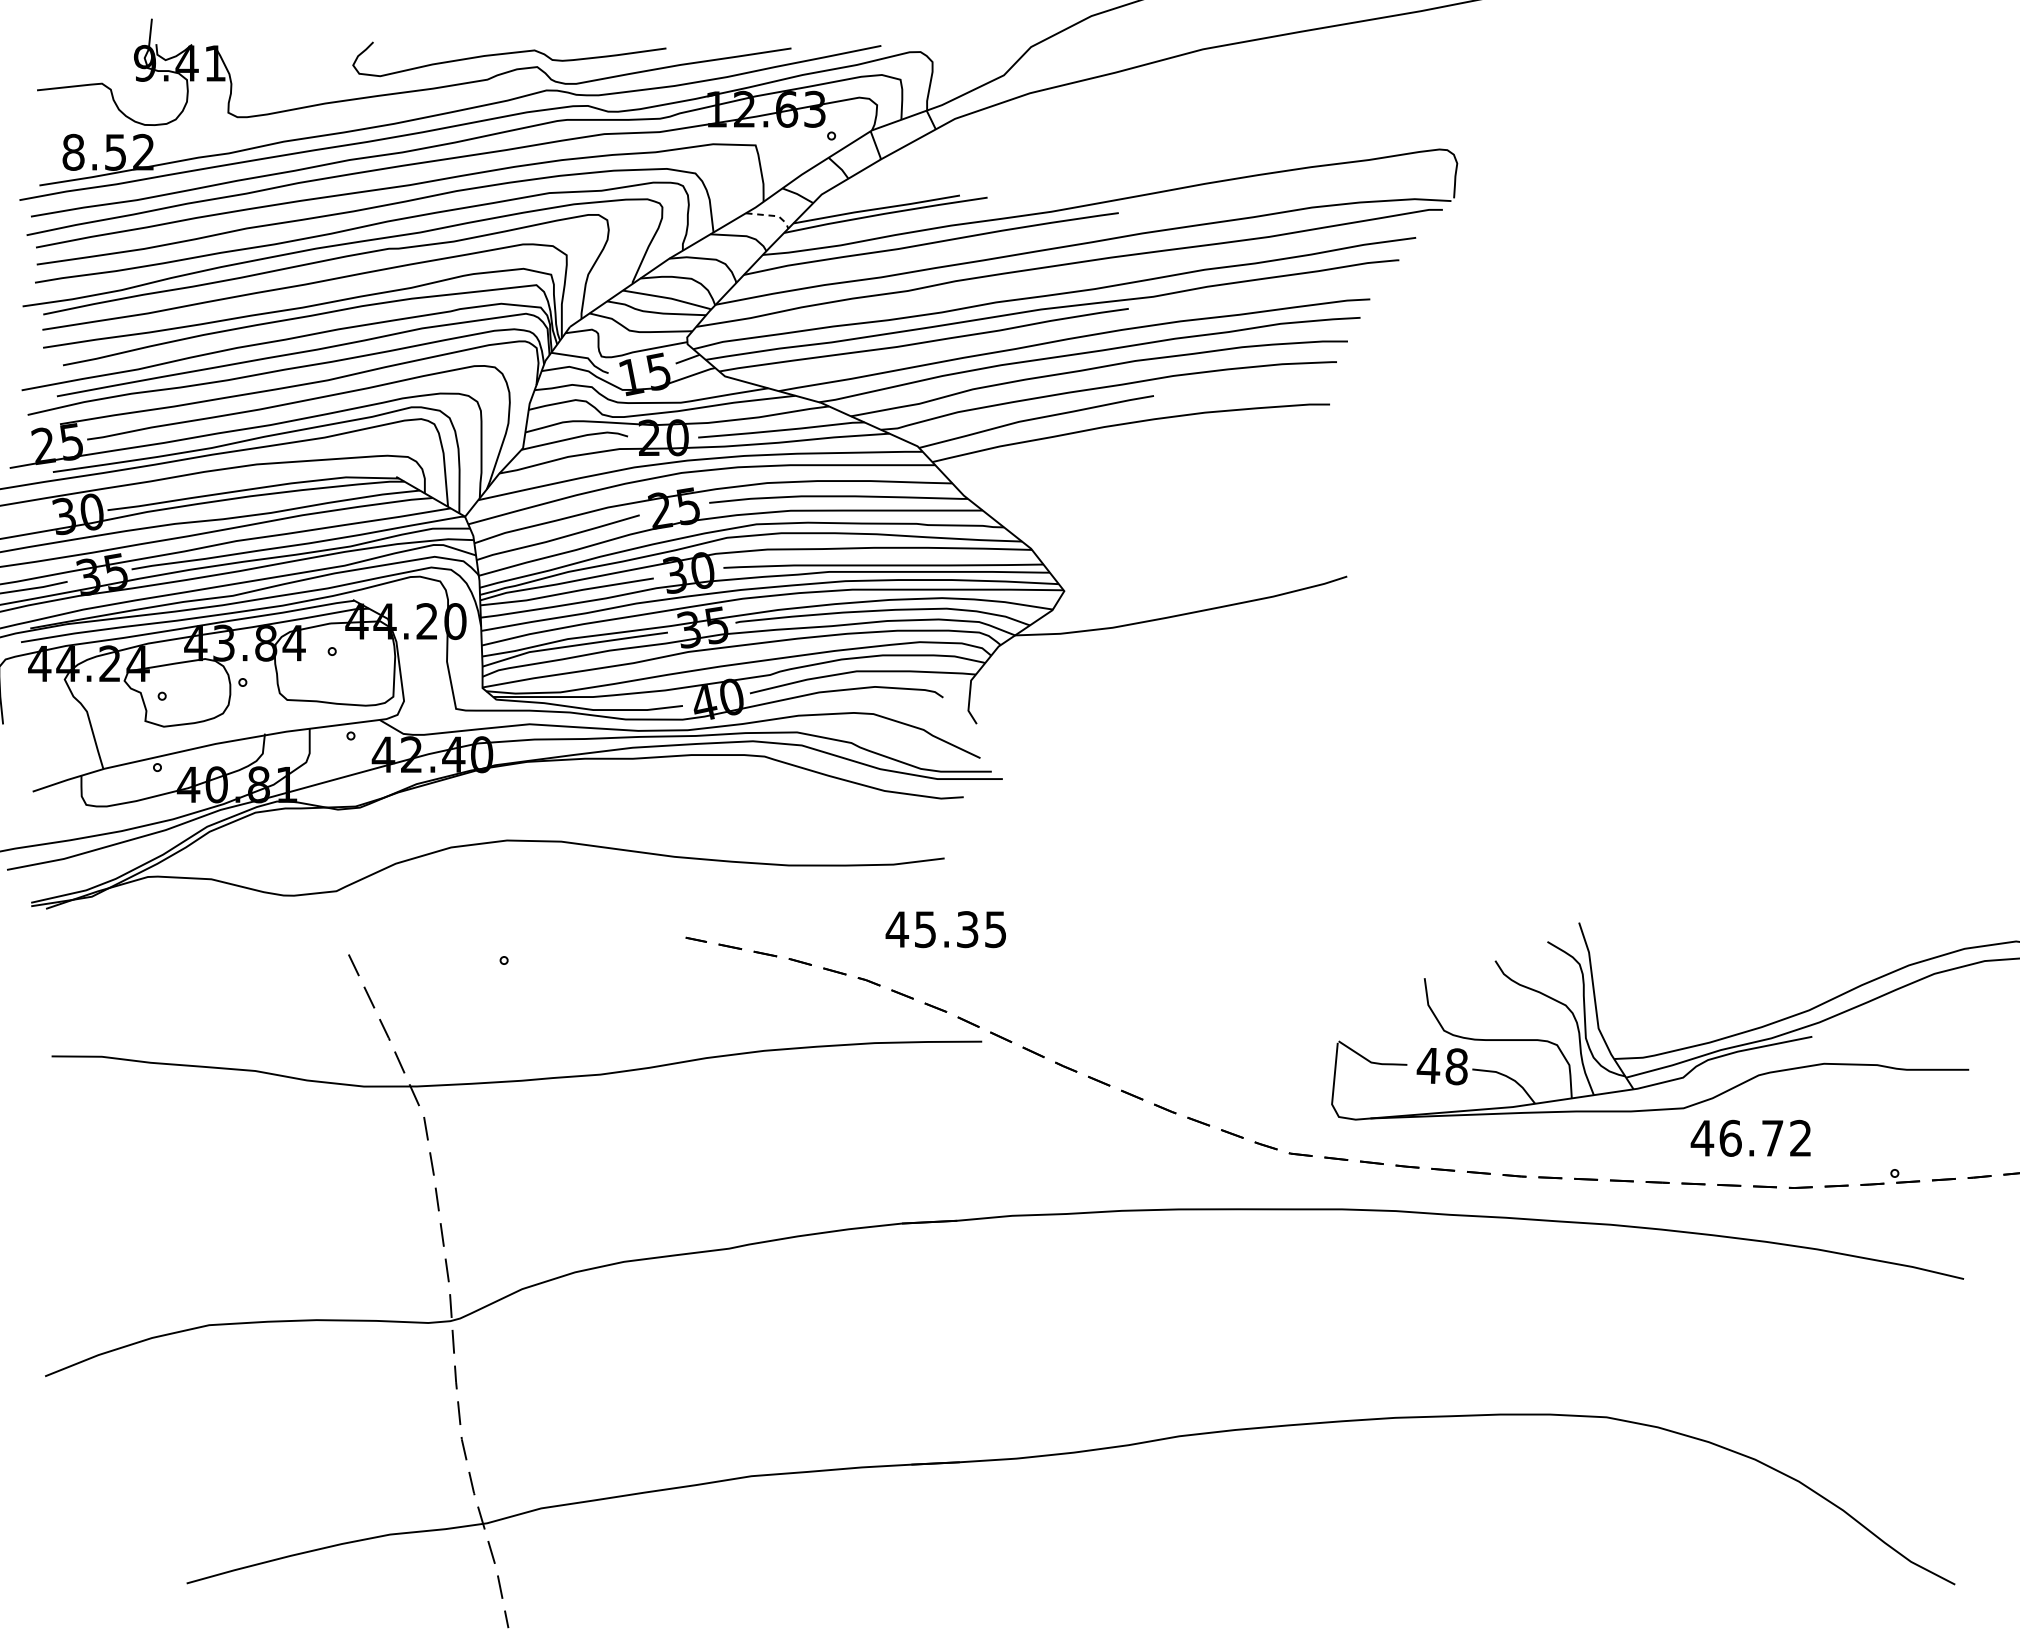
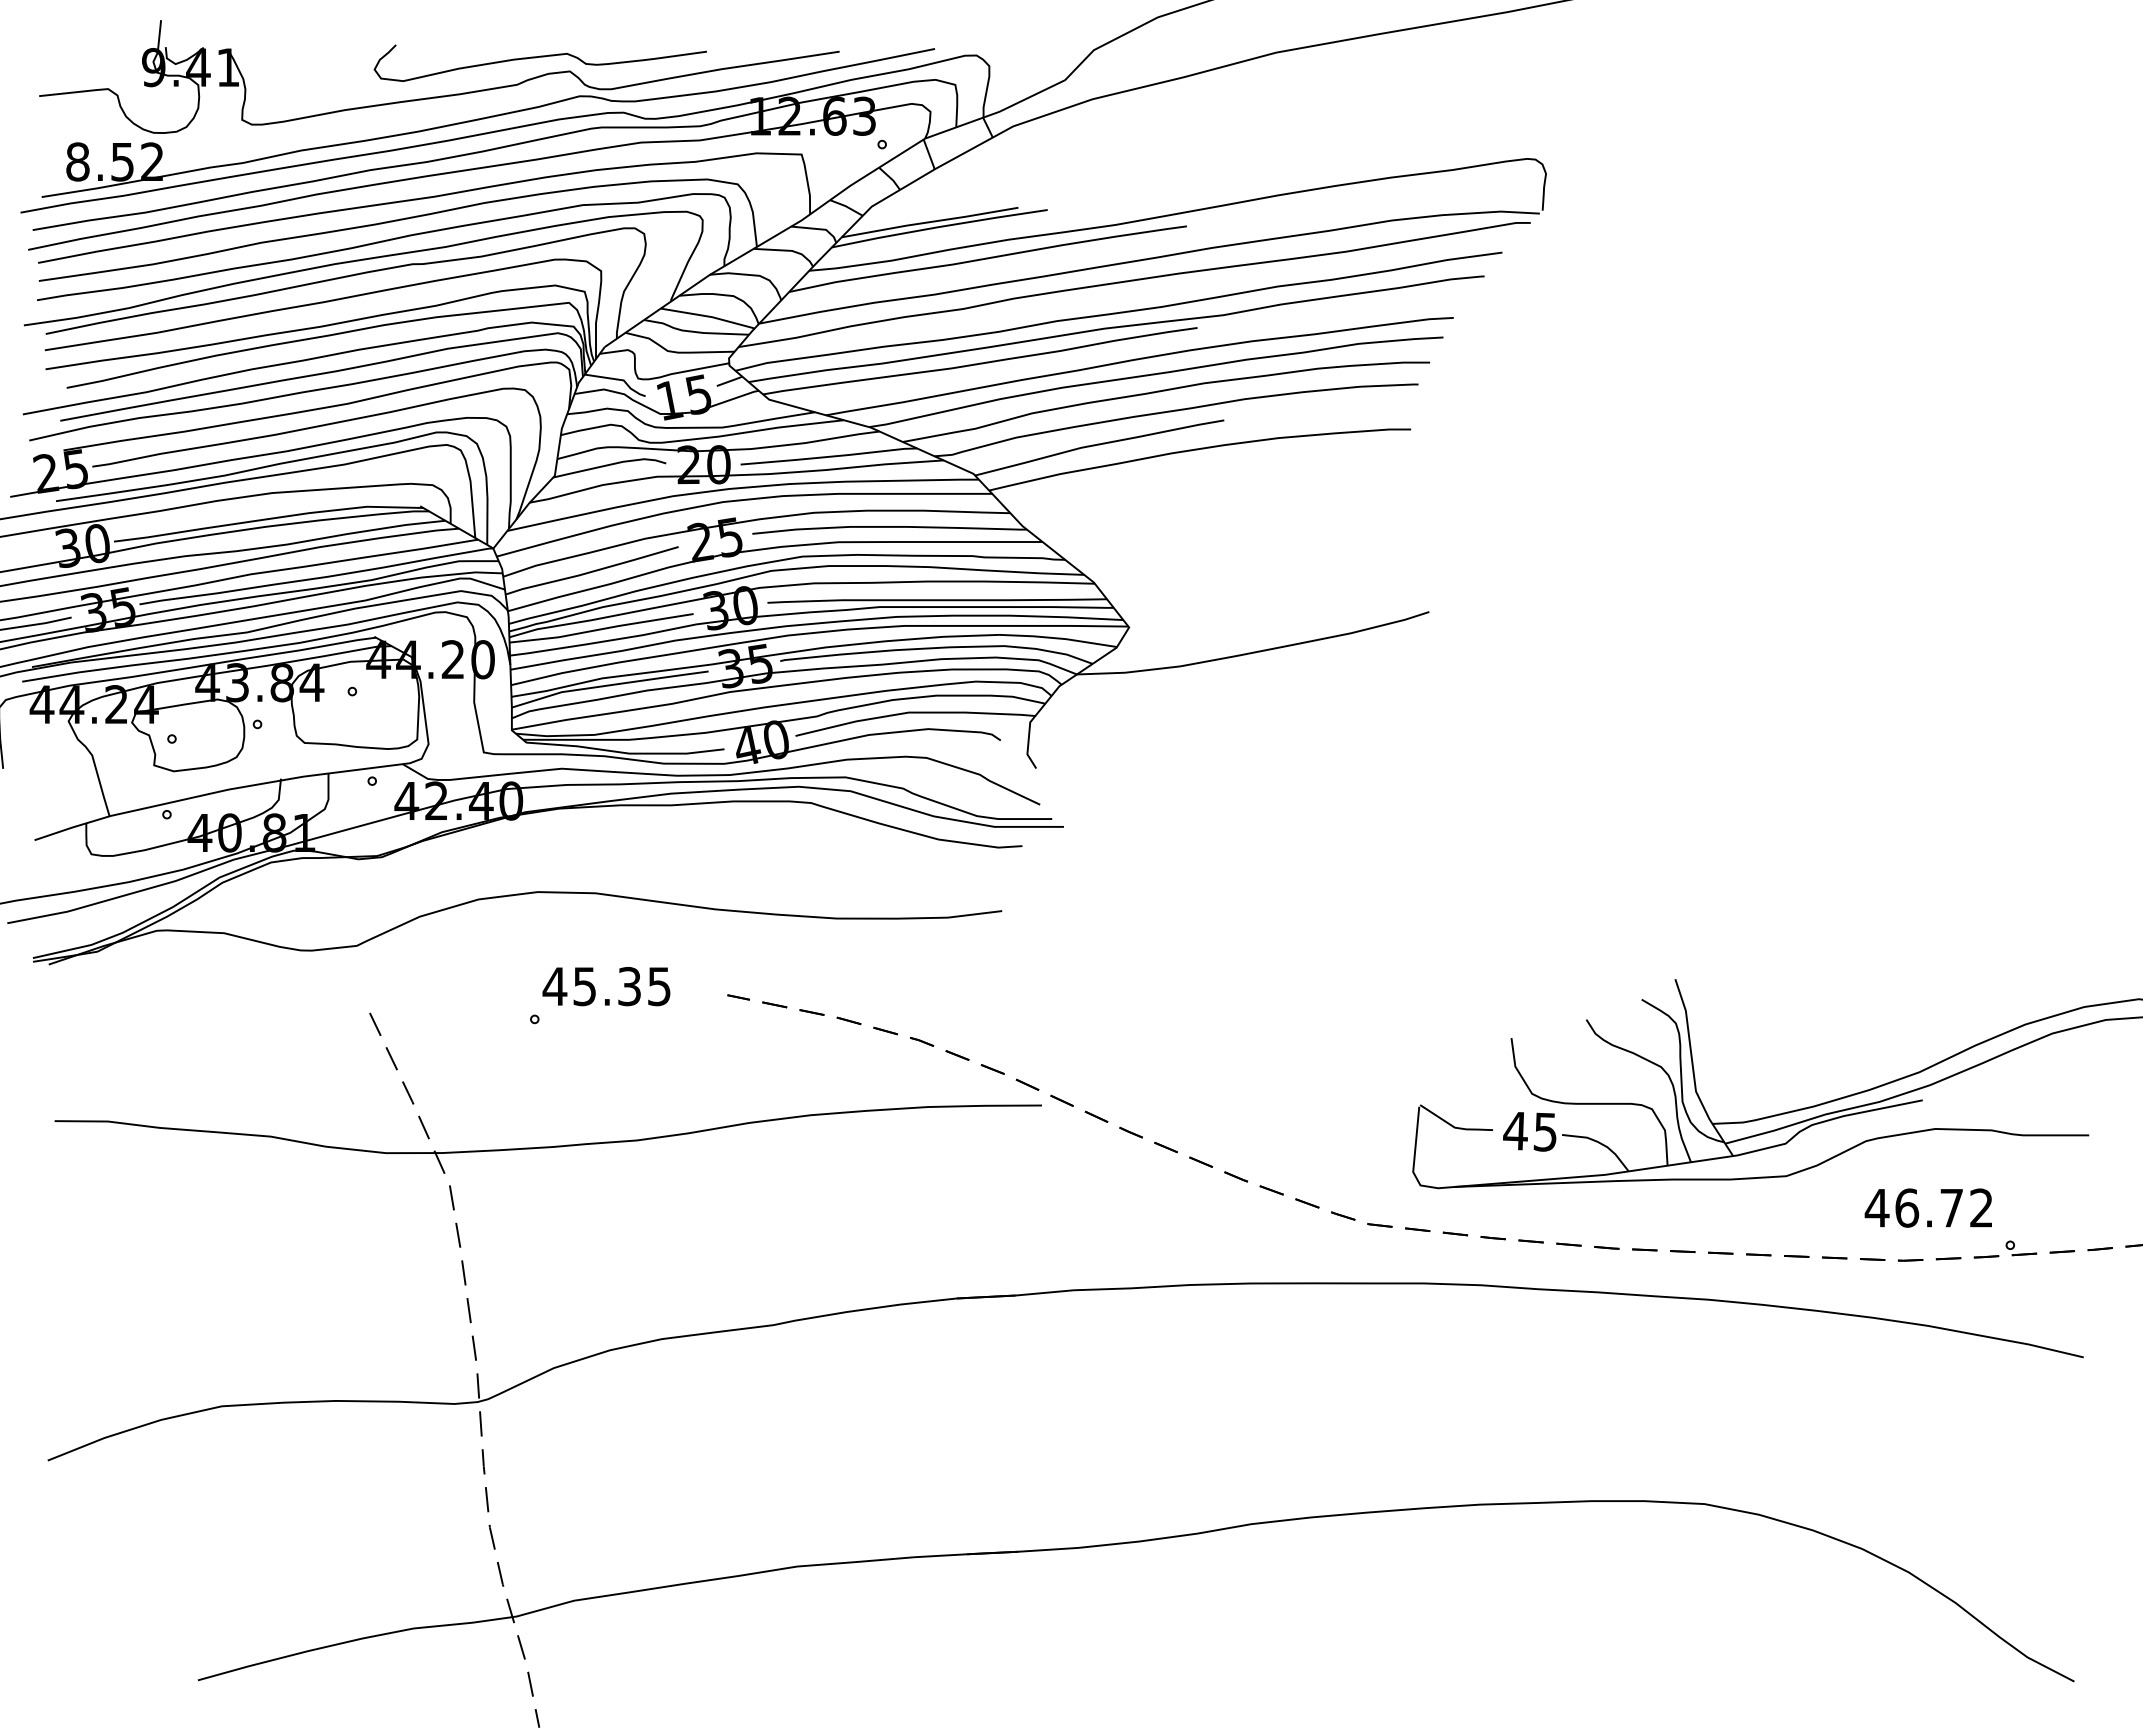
line: (772, 216) -> (819, 229), dashed -> solid
text: (945, 929) -> (606, 986), moved
text: (1456, 1066) -> (1545, 1131), 48 -> 45
text: (1749, 1137) -> (1927, 1207), moved

